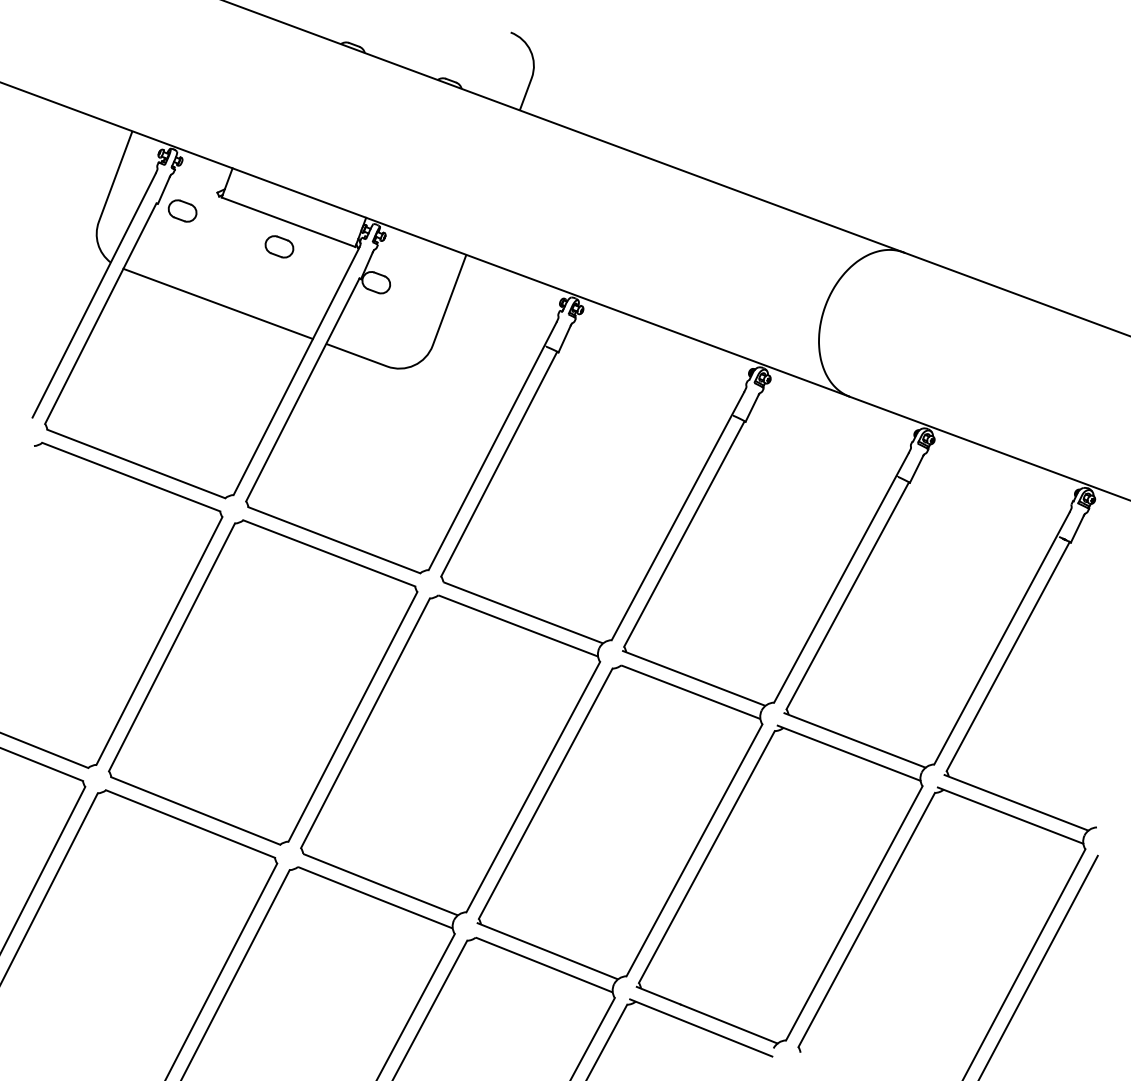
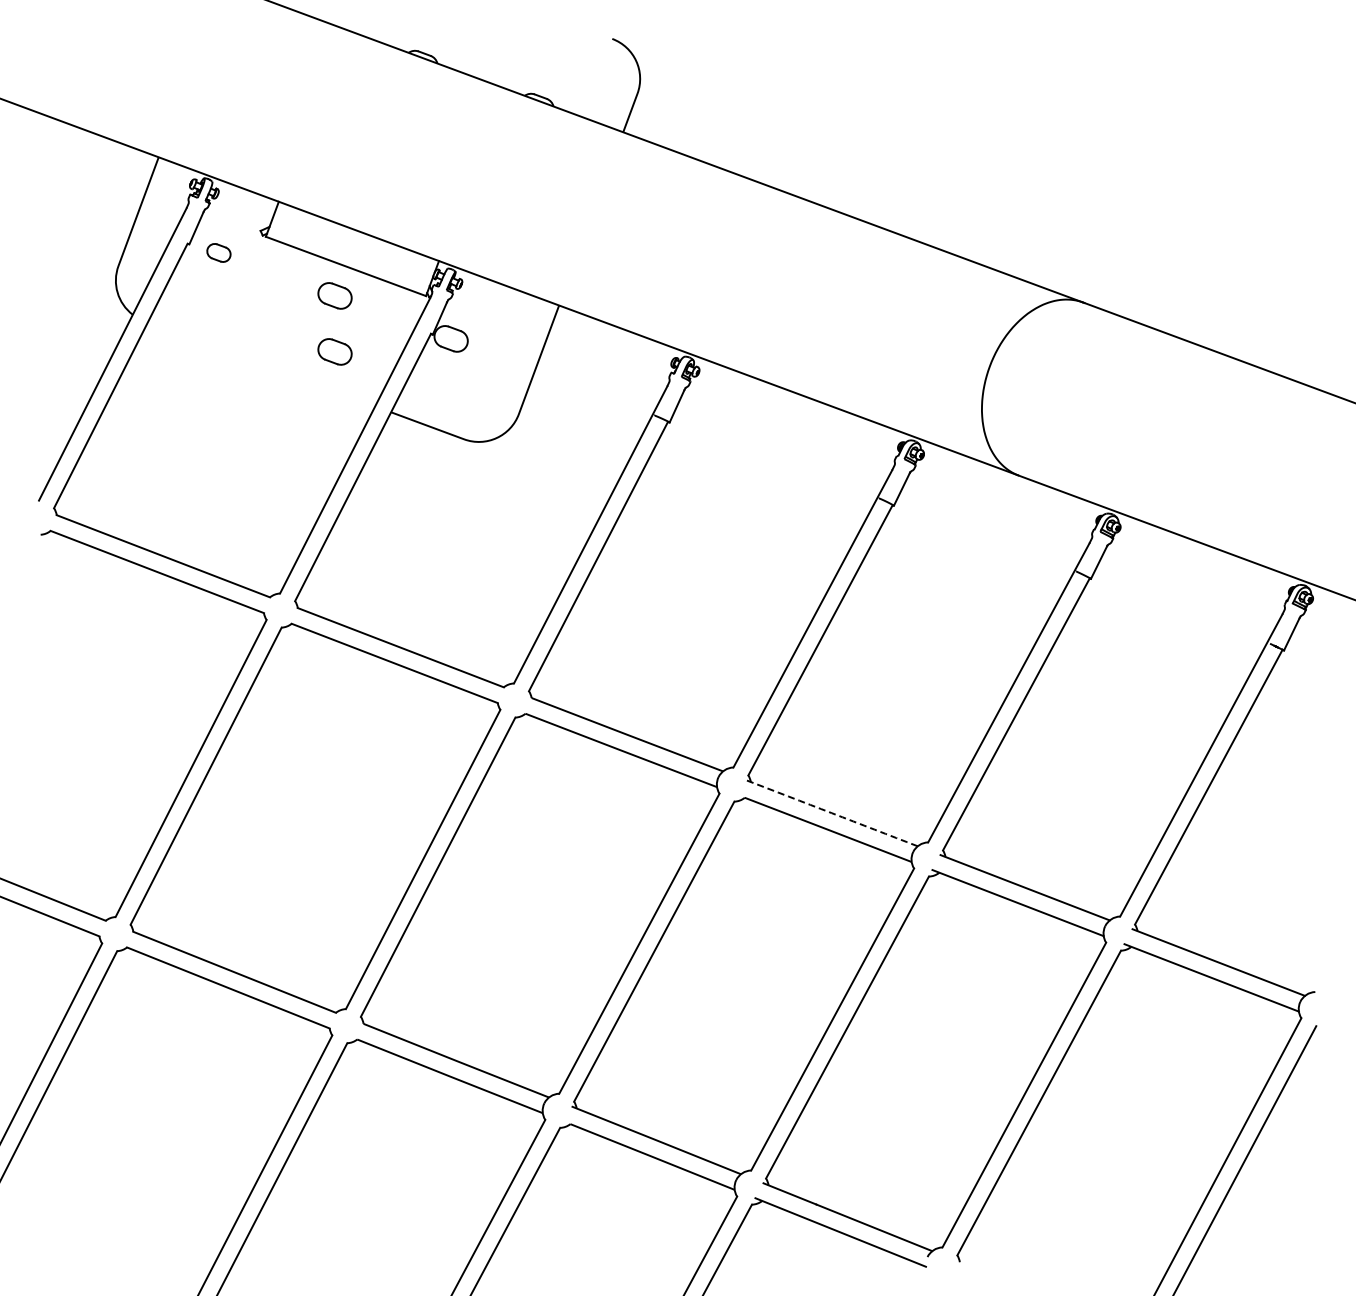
part: (182, 210) -> (218, 252), size x0.7
part: (279, 293) -> (334, 351), added
line: (218, 304) -> (261, 364), removed
arc: (693, 678) -> (831, 813), solid -> dashed

